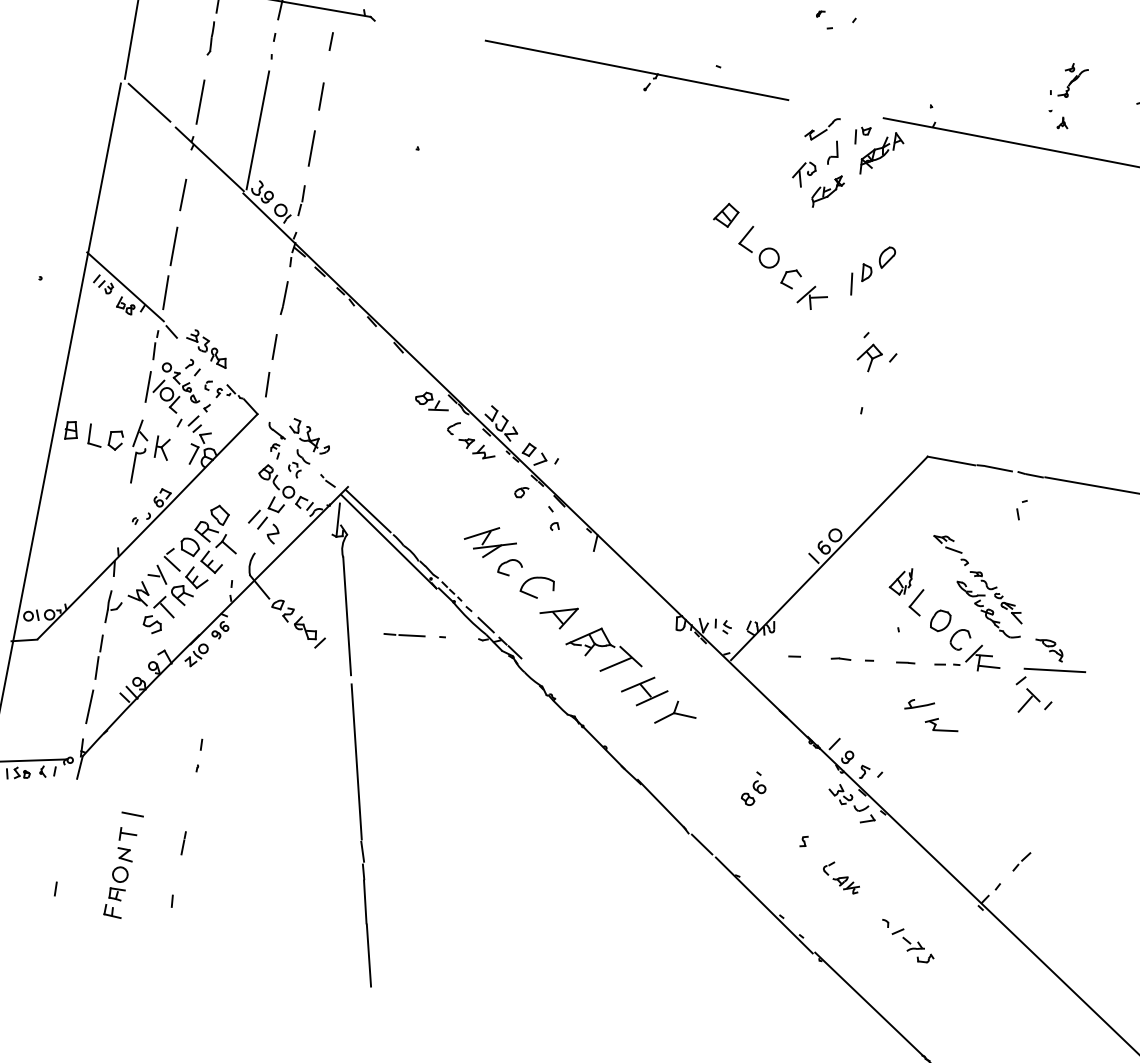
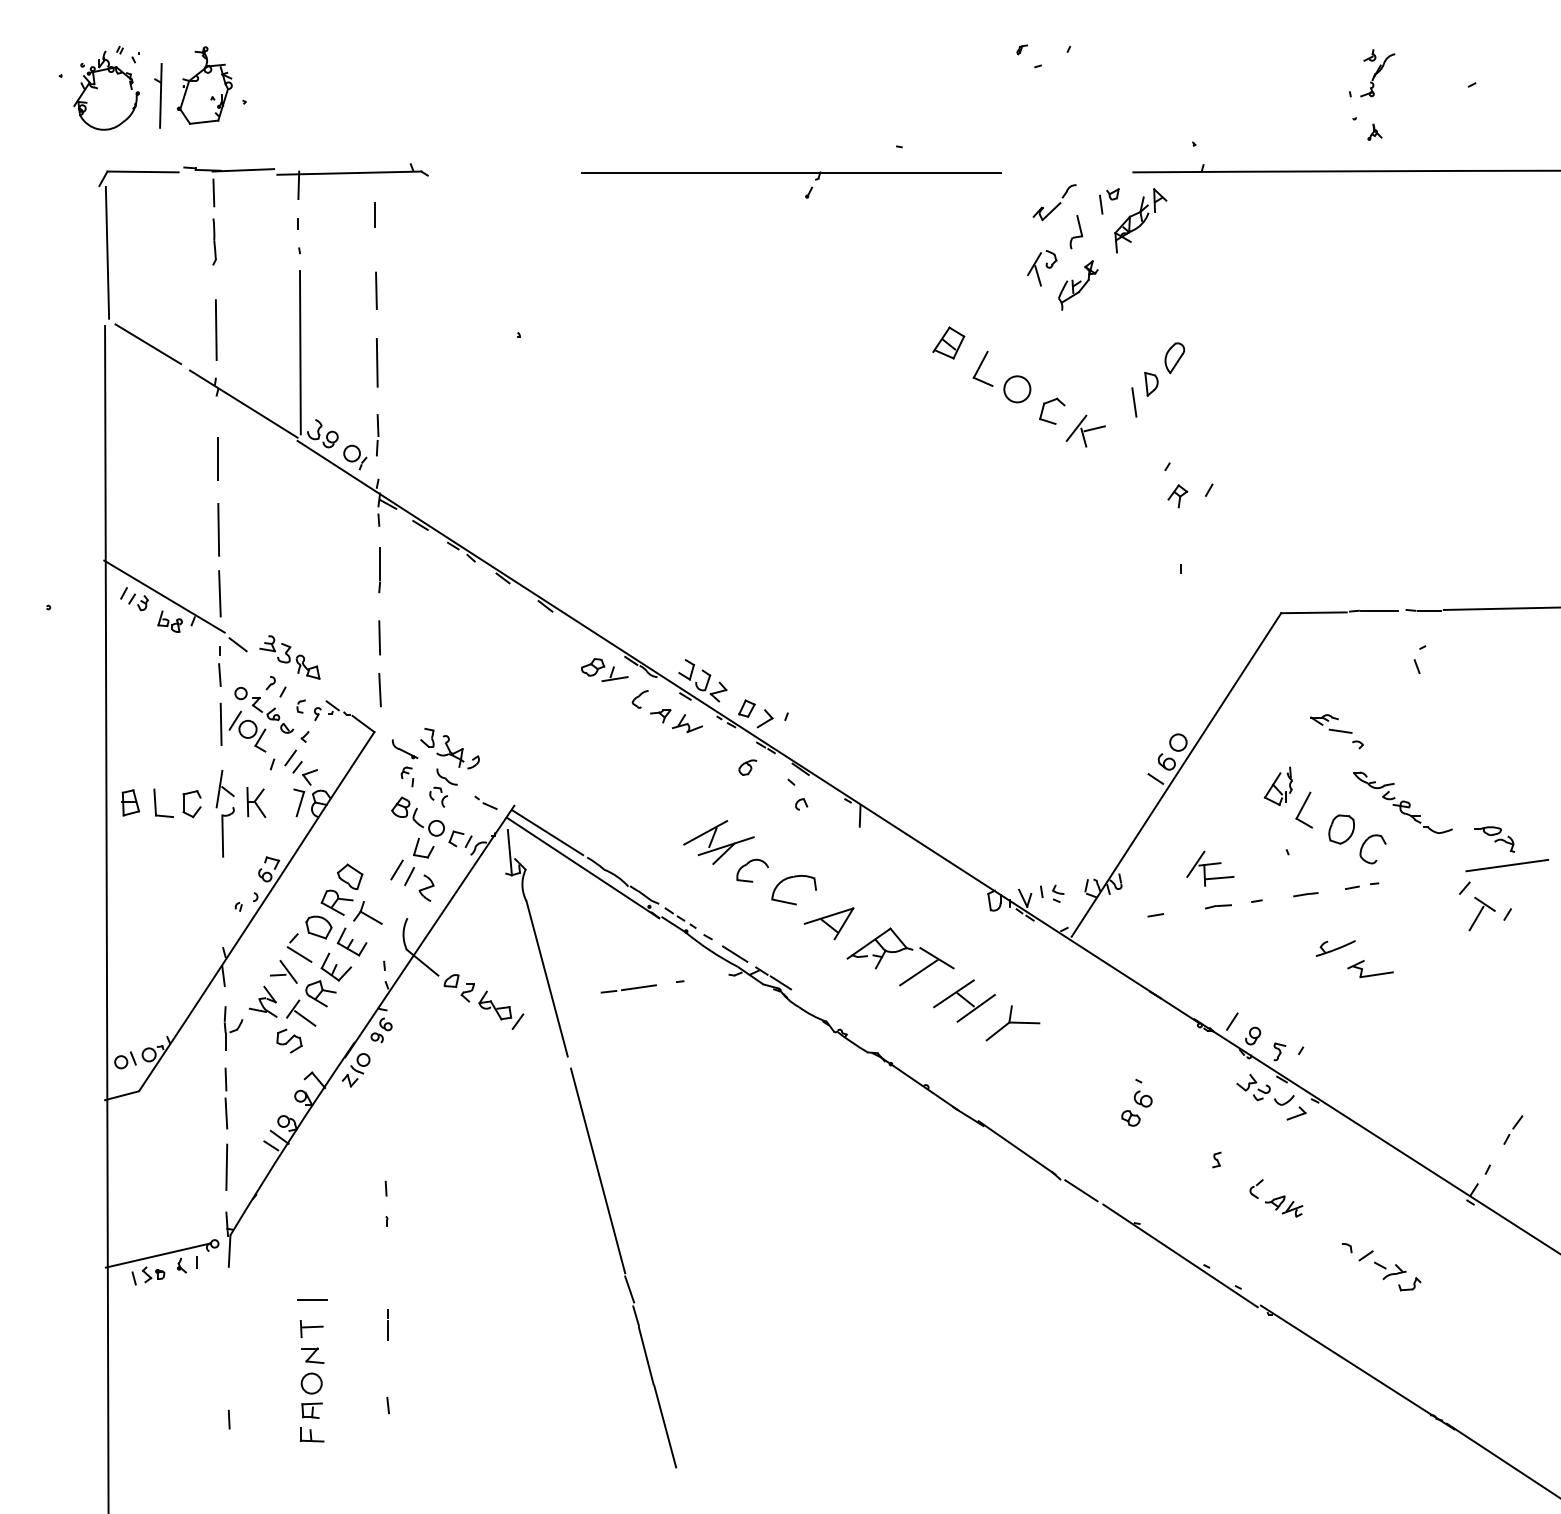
part: (869, 357) -> (1177, 496), size x0.6
part: (996, 596) -> (1409, 782), removed
part: (984, 658) -> (1210, 868), moved

